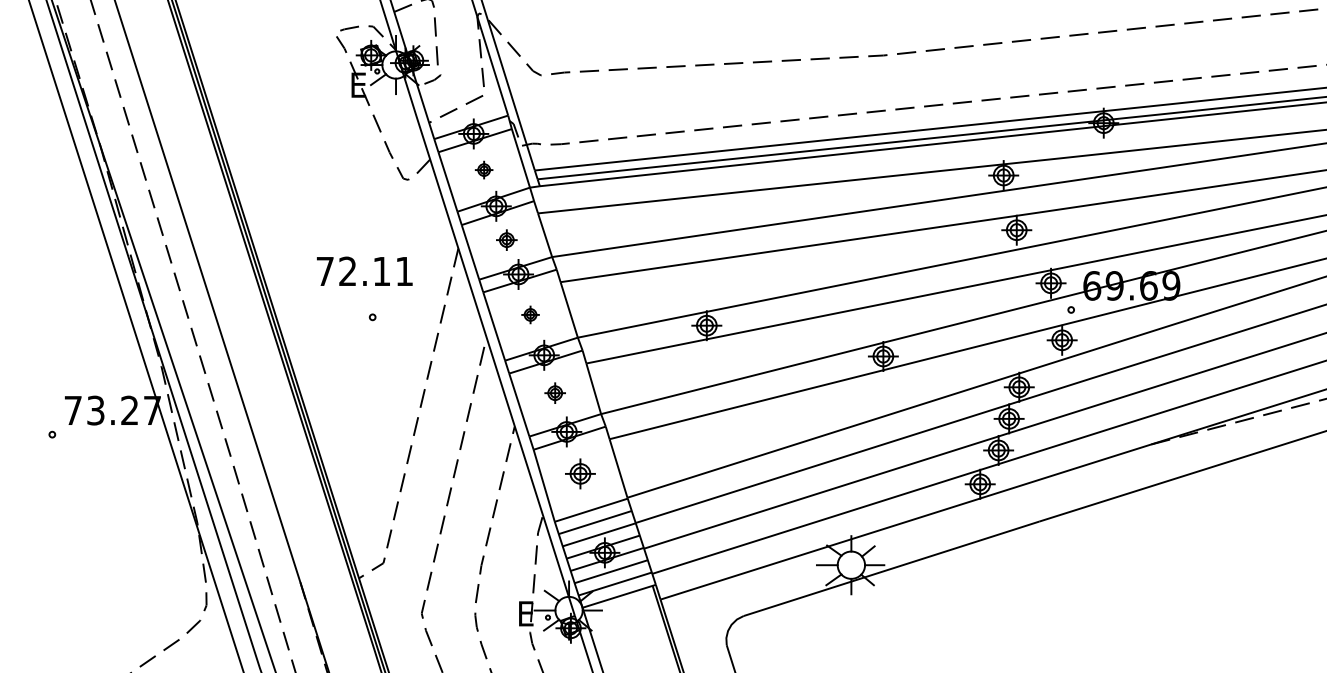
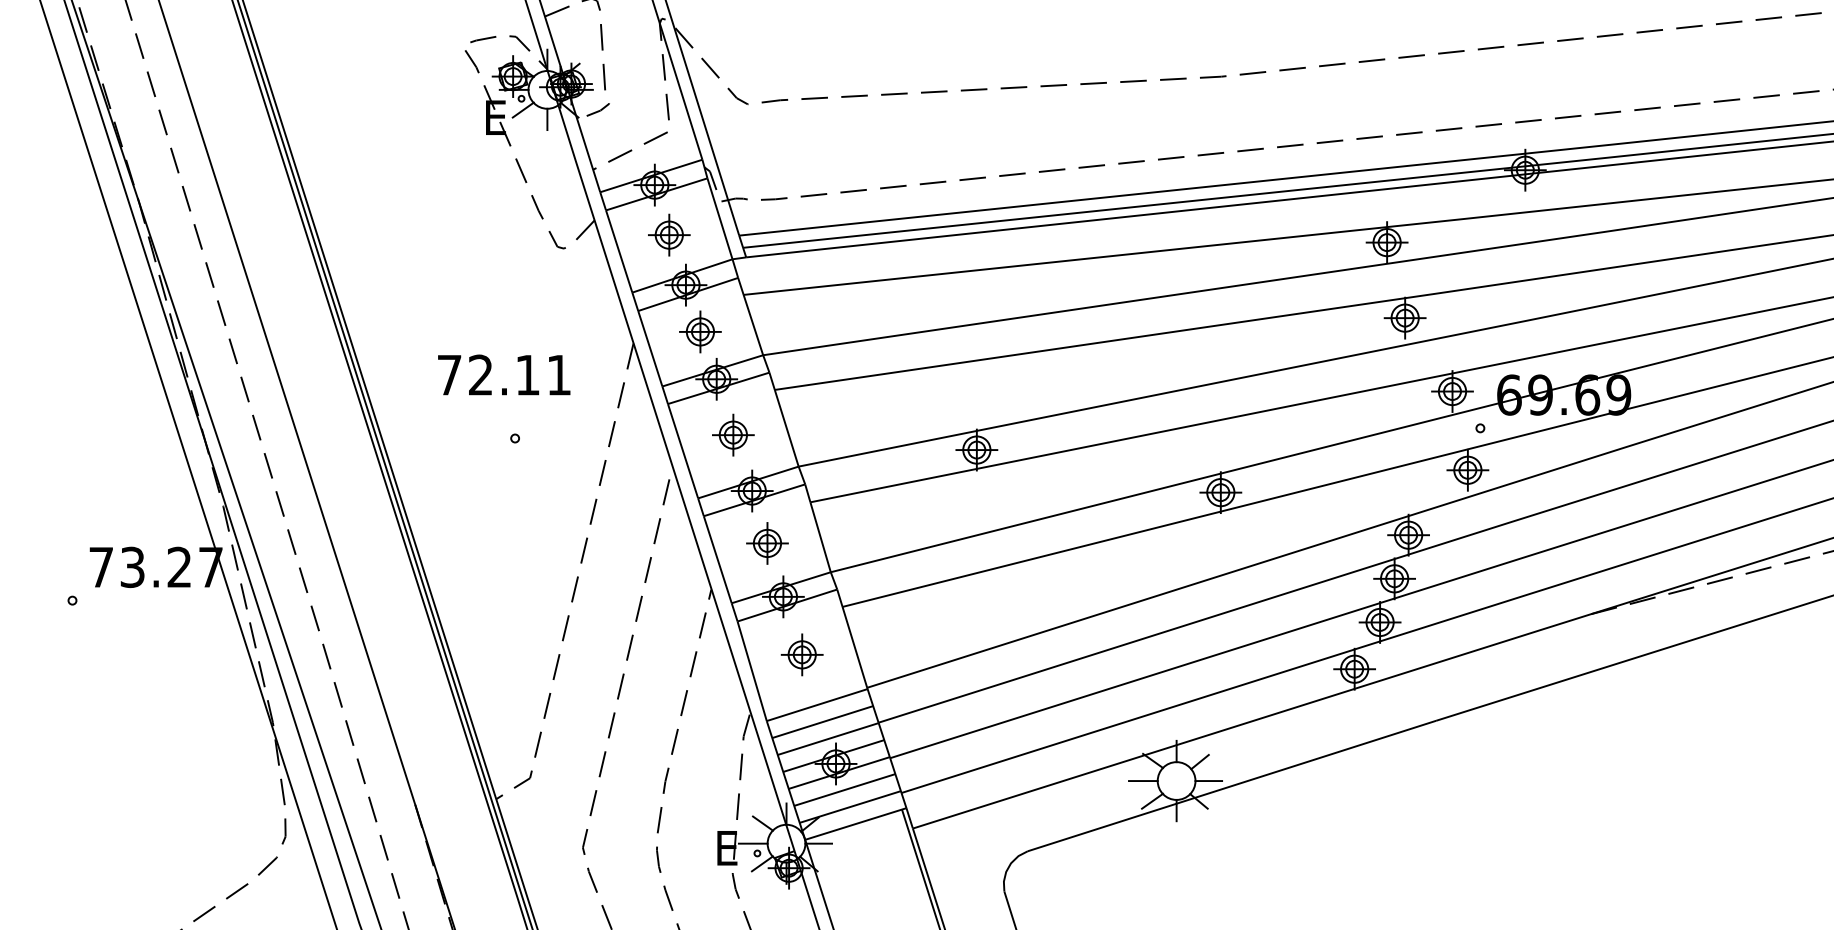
part: (483, 169) -> (668, 234), size x1.67
part: (506, 239) -> (700, 330), size x1.43
part: (530, 314) -> (733, 434), size x1.67
part: (554, 392) -> (766, 542), size x1.43

